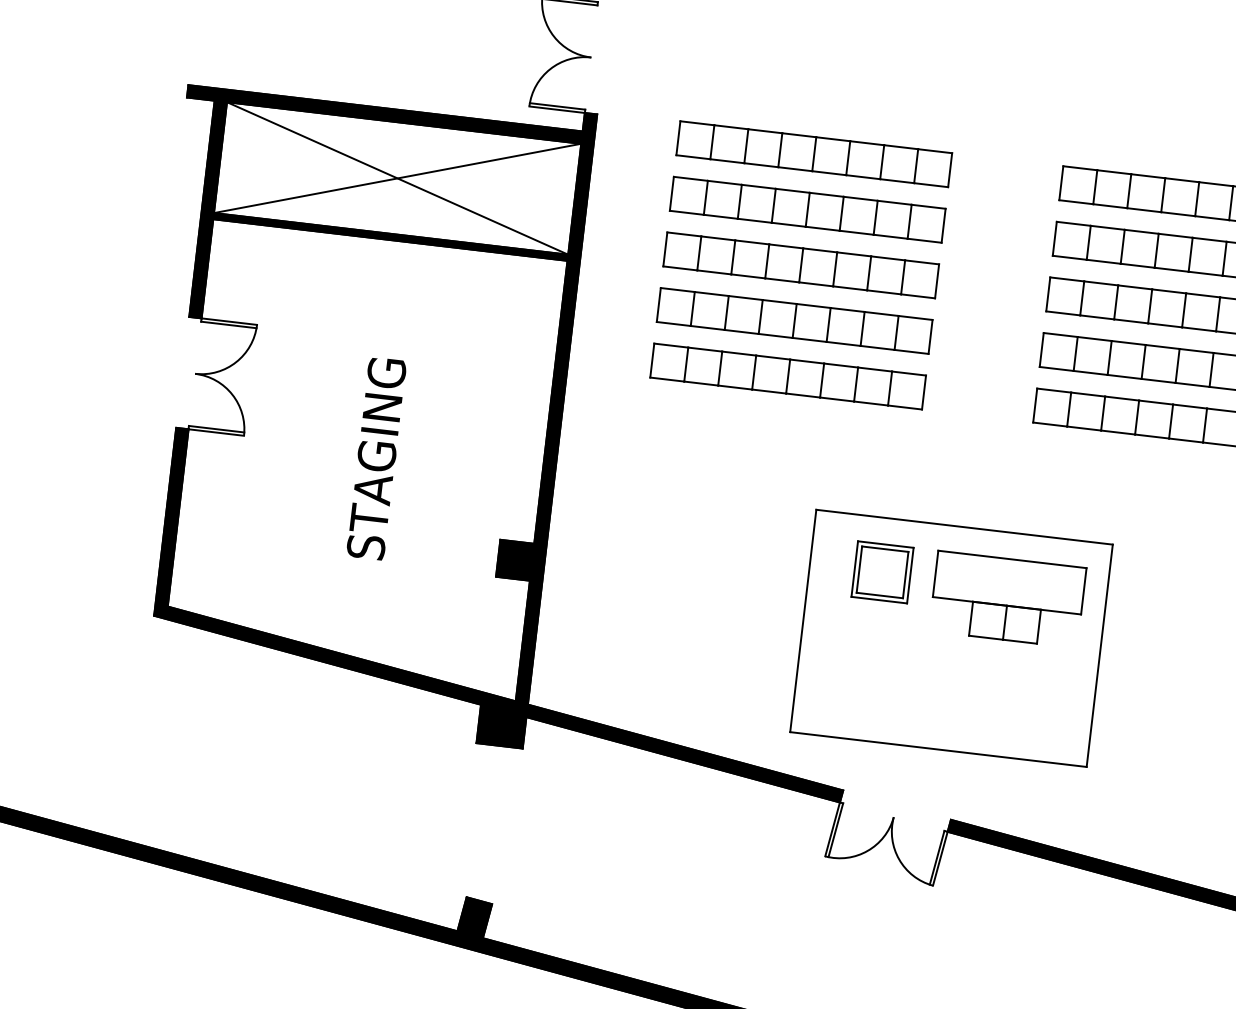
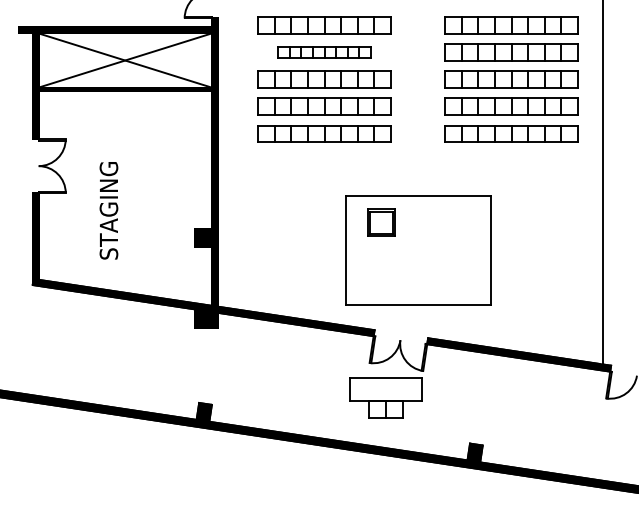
part: (807, 209) -> (324, 52), size x0.7
text: (375, 458) -> (108, 210), moved
part: (1006, 598) -> (385, 397), moved

